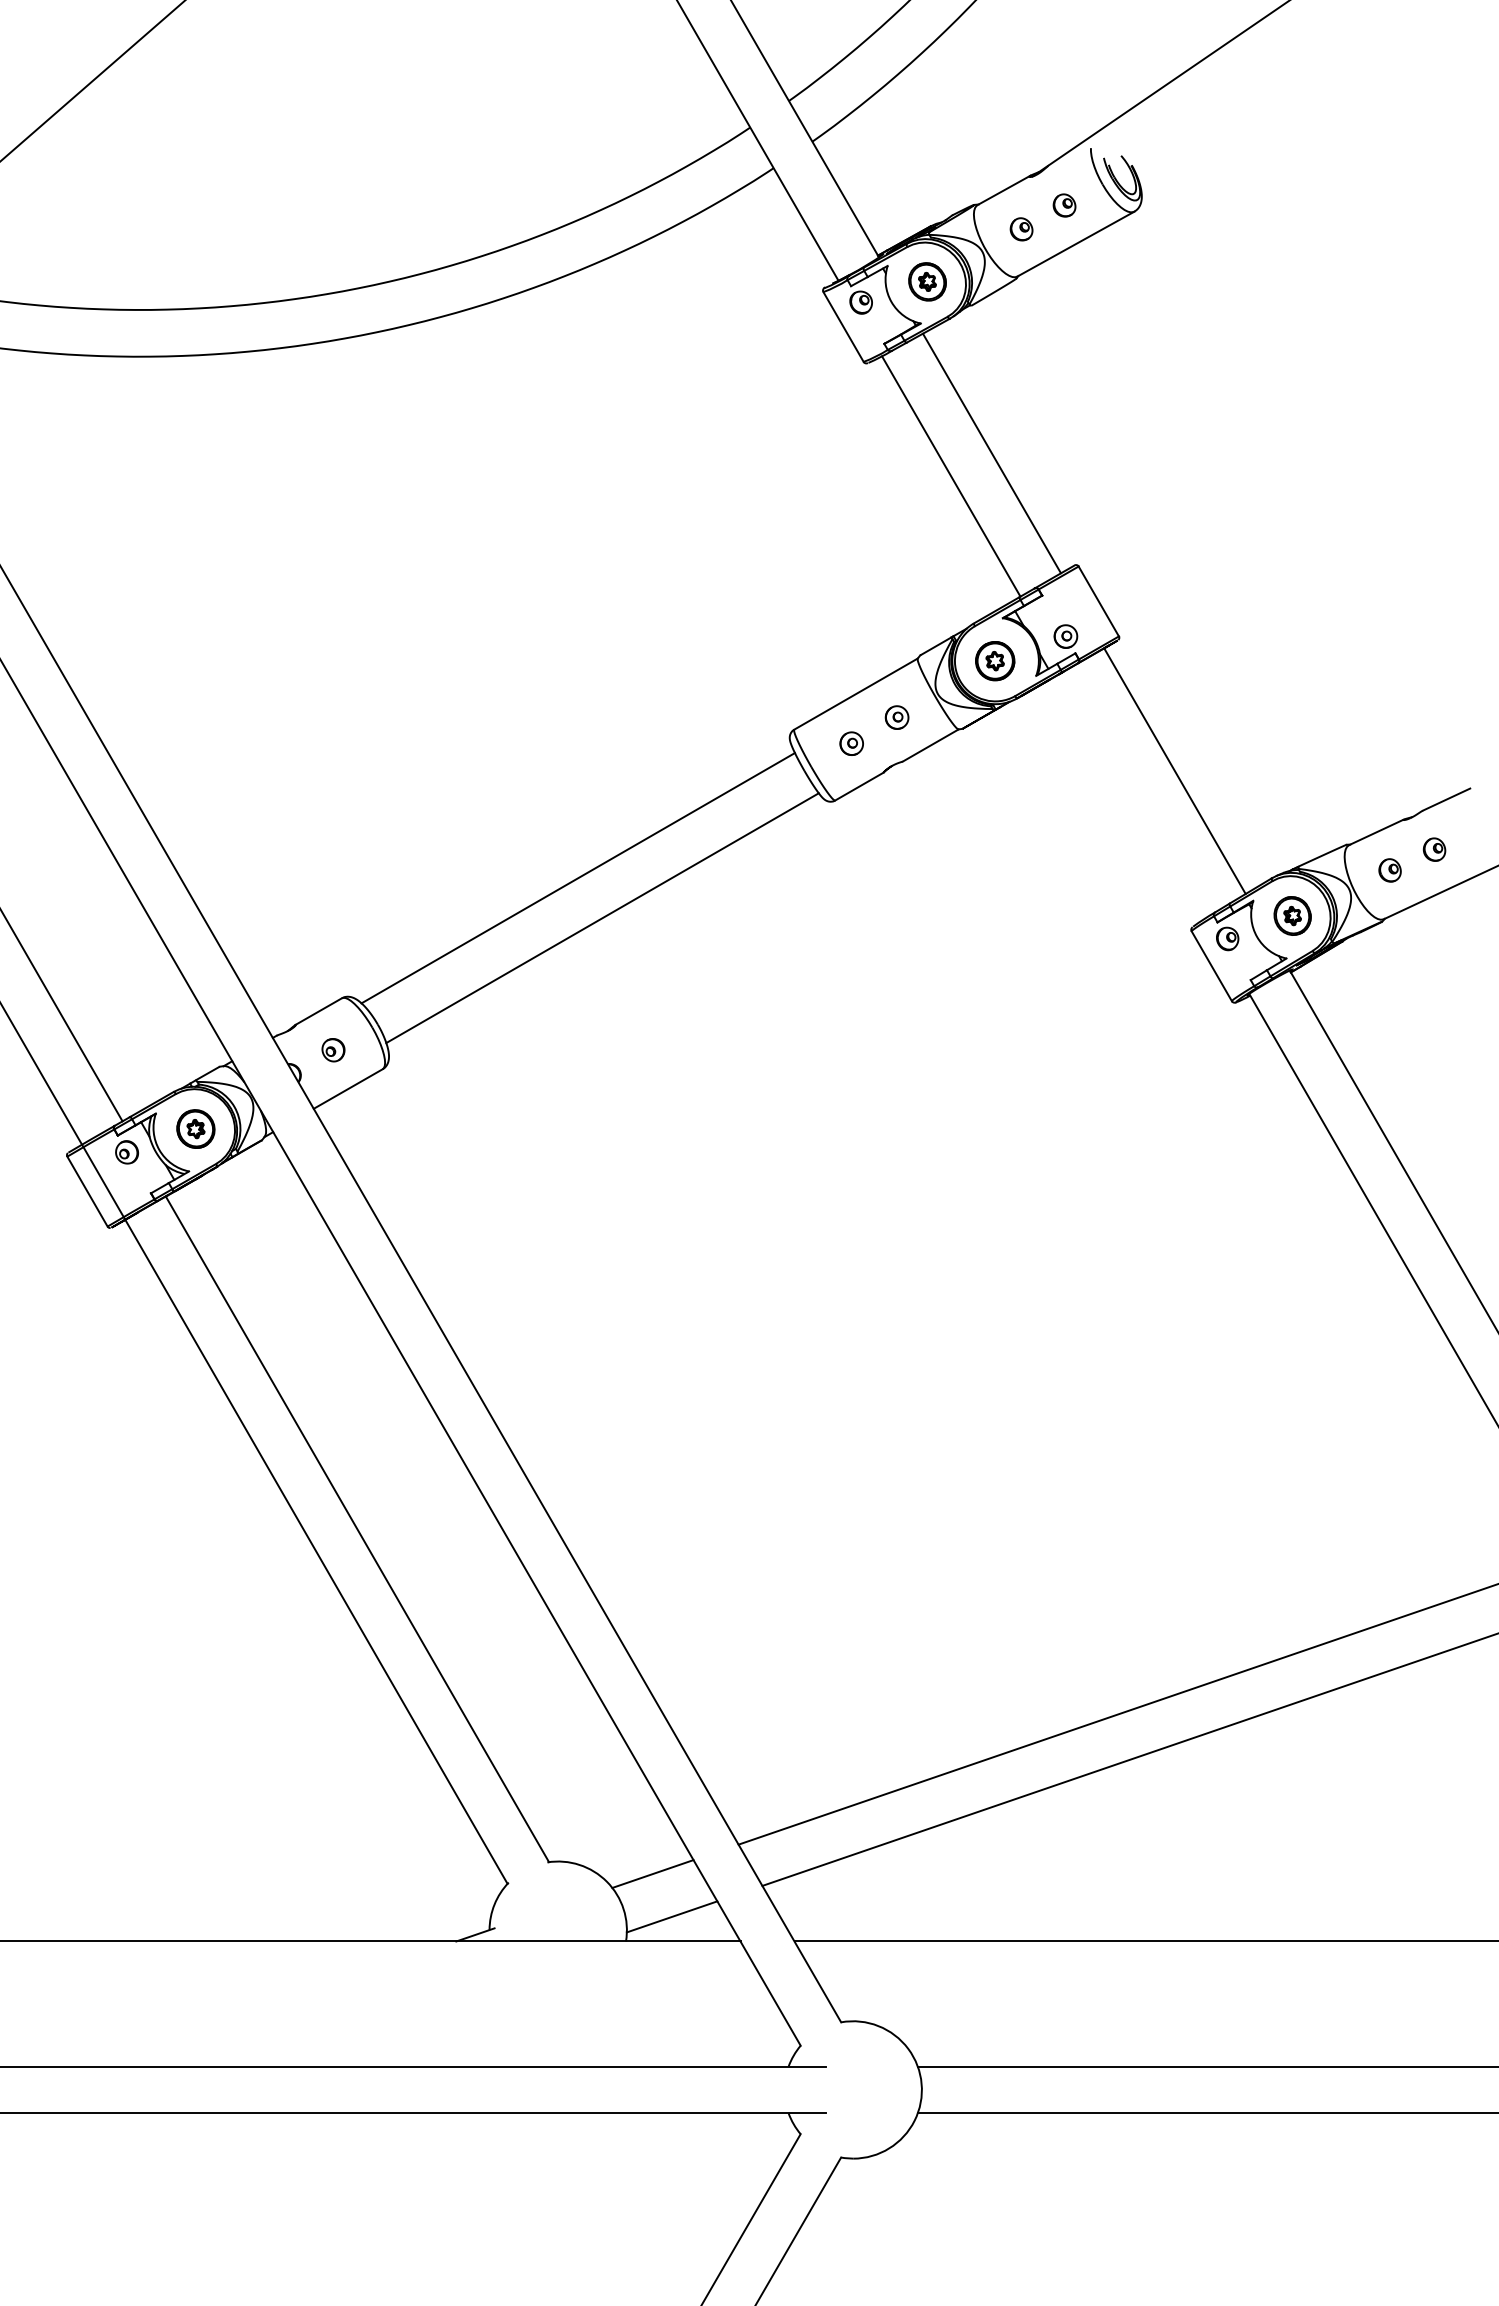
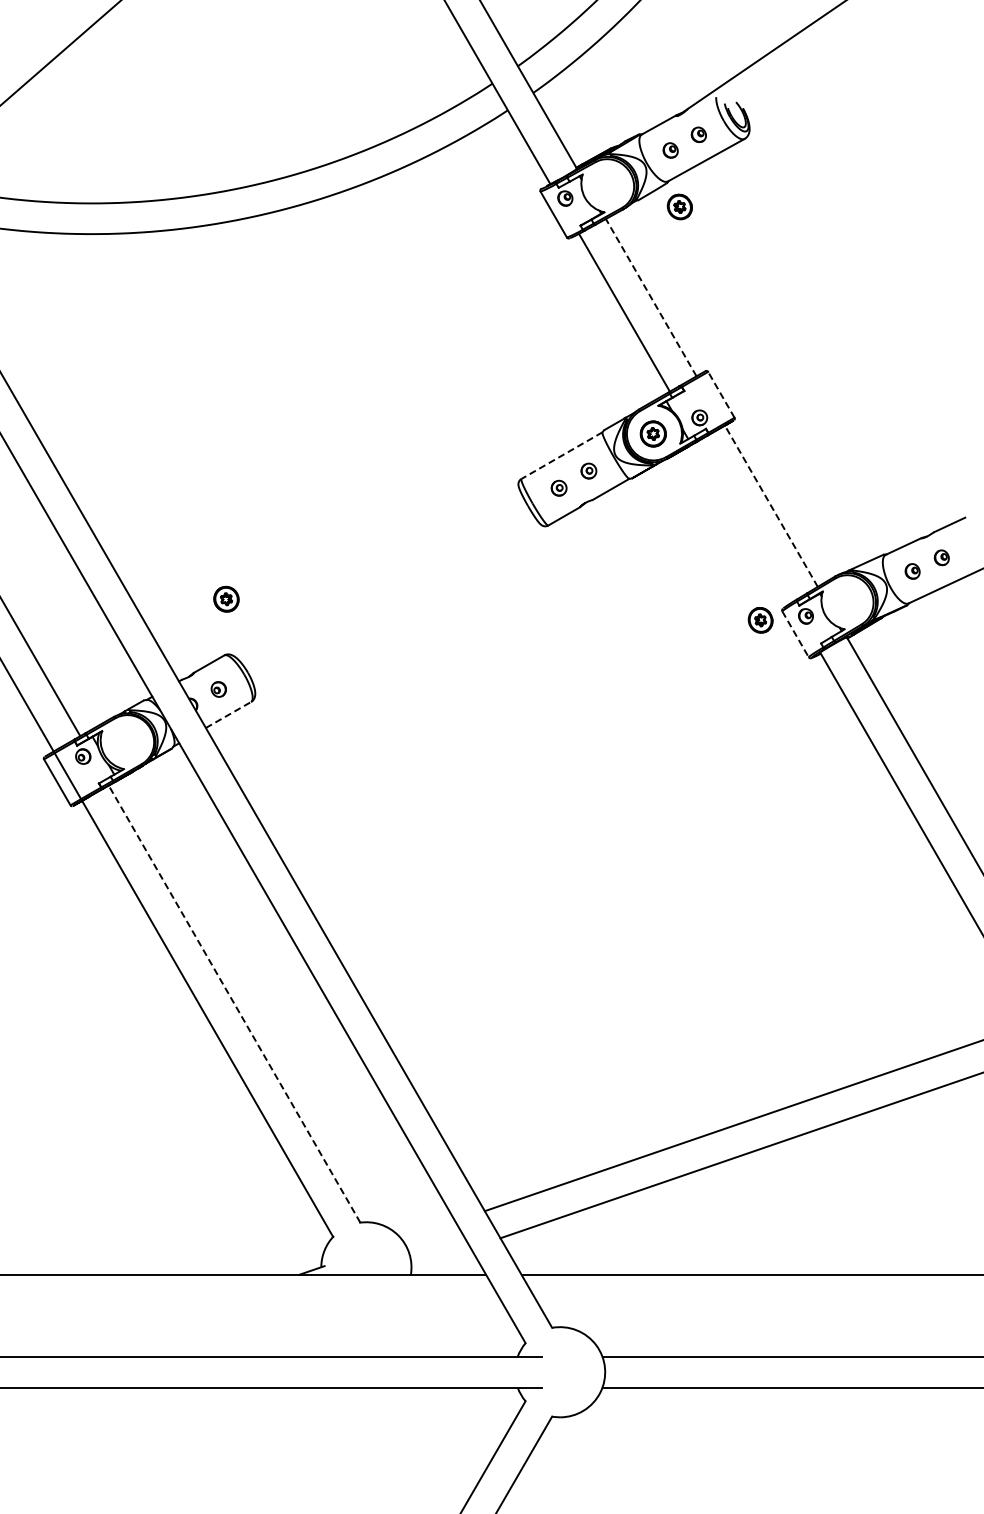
part: (926, 281) -> (679, 206), moved
line: (992, 453) -> (651, 297), solid -> dashed
line: (1099, 600) -> (721, 394), solid -> dashed
line: (855, 693) -> (561, 455), solid -> dashed
line: (1175, 769) -> (771, 505), solid -> dashed
line: (578, 878) -> (379, 576), removed
part: (1292, 916) -> (760, 620), moved
line: (602, 917) -> (395, 602), removed
line: (1211, 966) -> (795, 634), solid -> dashed
line: (348, 1088) -> (228, 714), solid -> dashed
part: (195, 1127) -> (226, 598), moved
line: (357, 1528) -> (234, 1003), solid -> dashed
line: (652, 1874) -> (428, 1230), removed
line: (671, 1916) -> (440, 1258), removed

